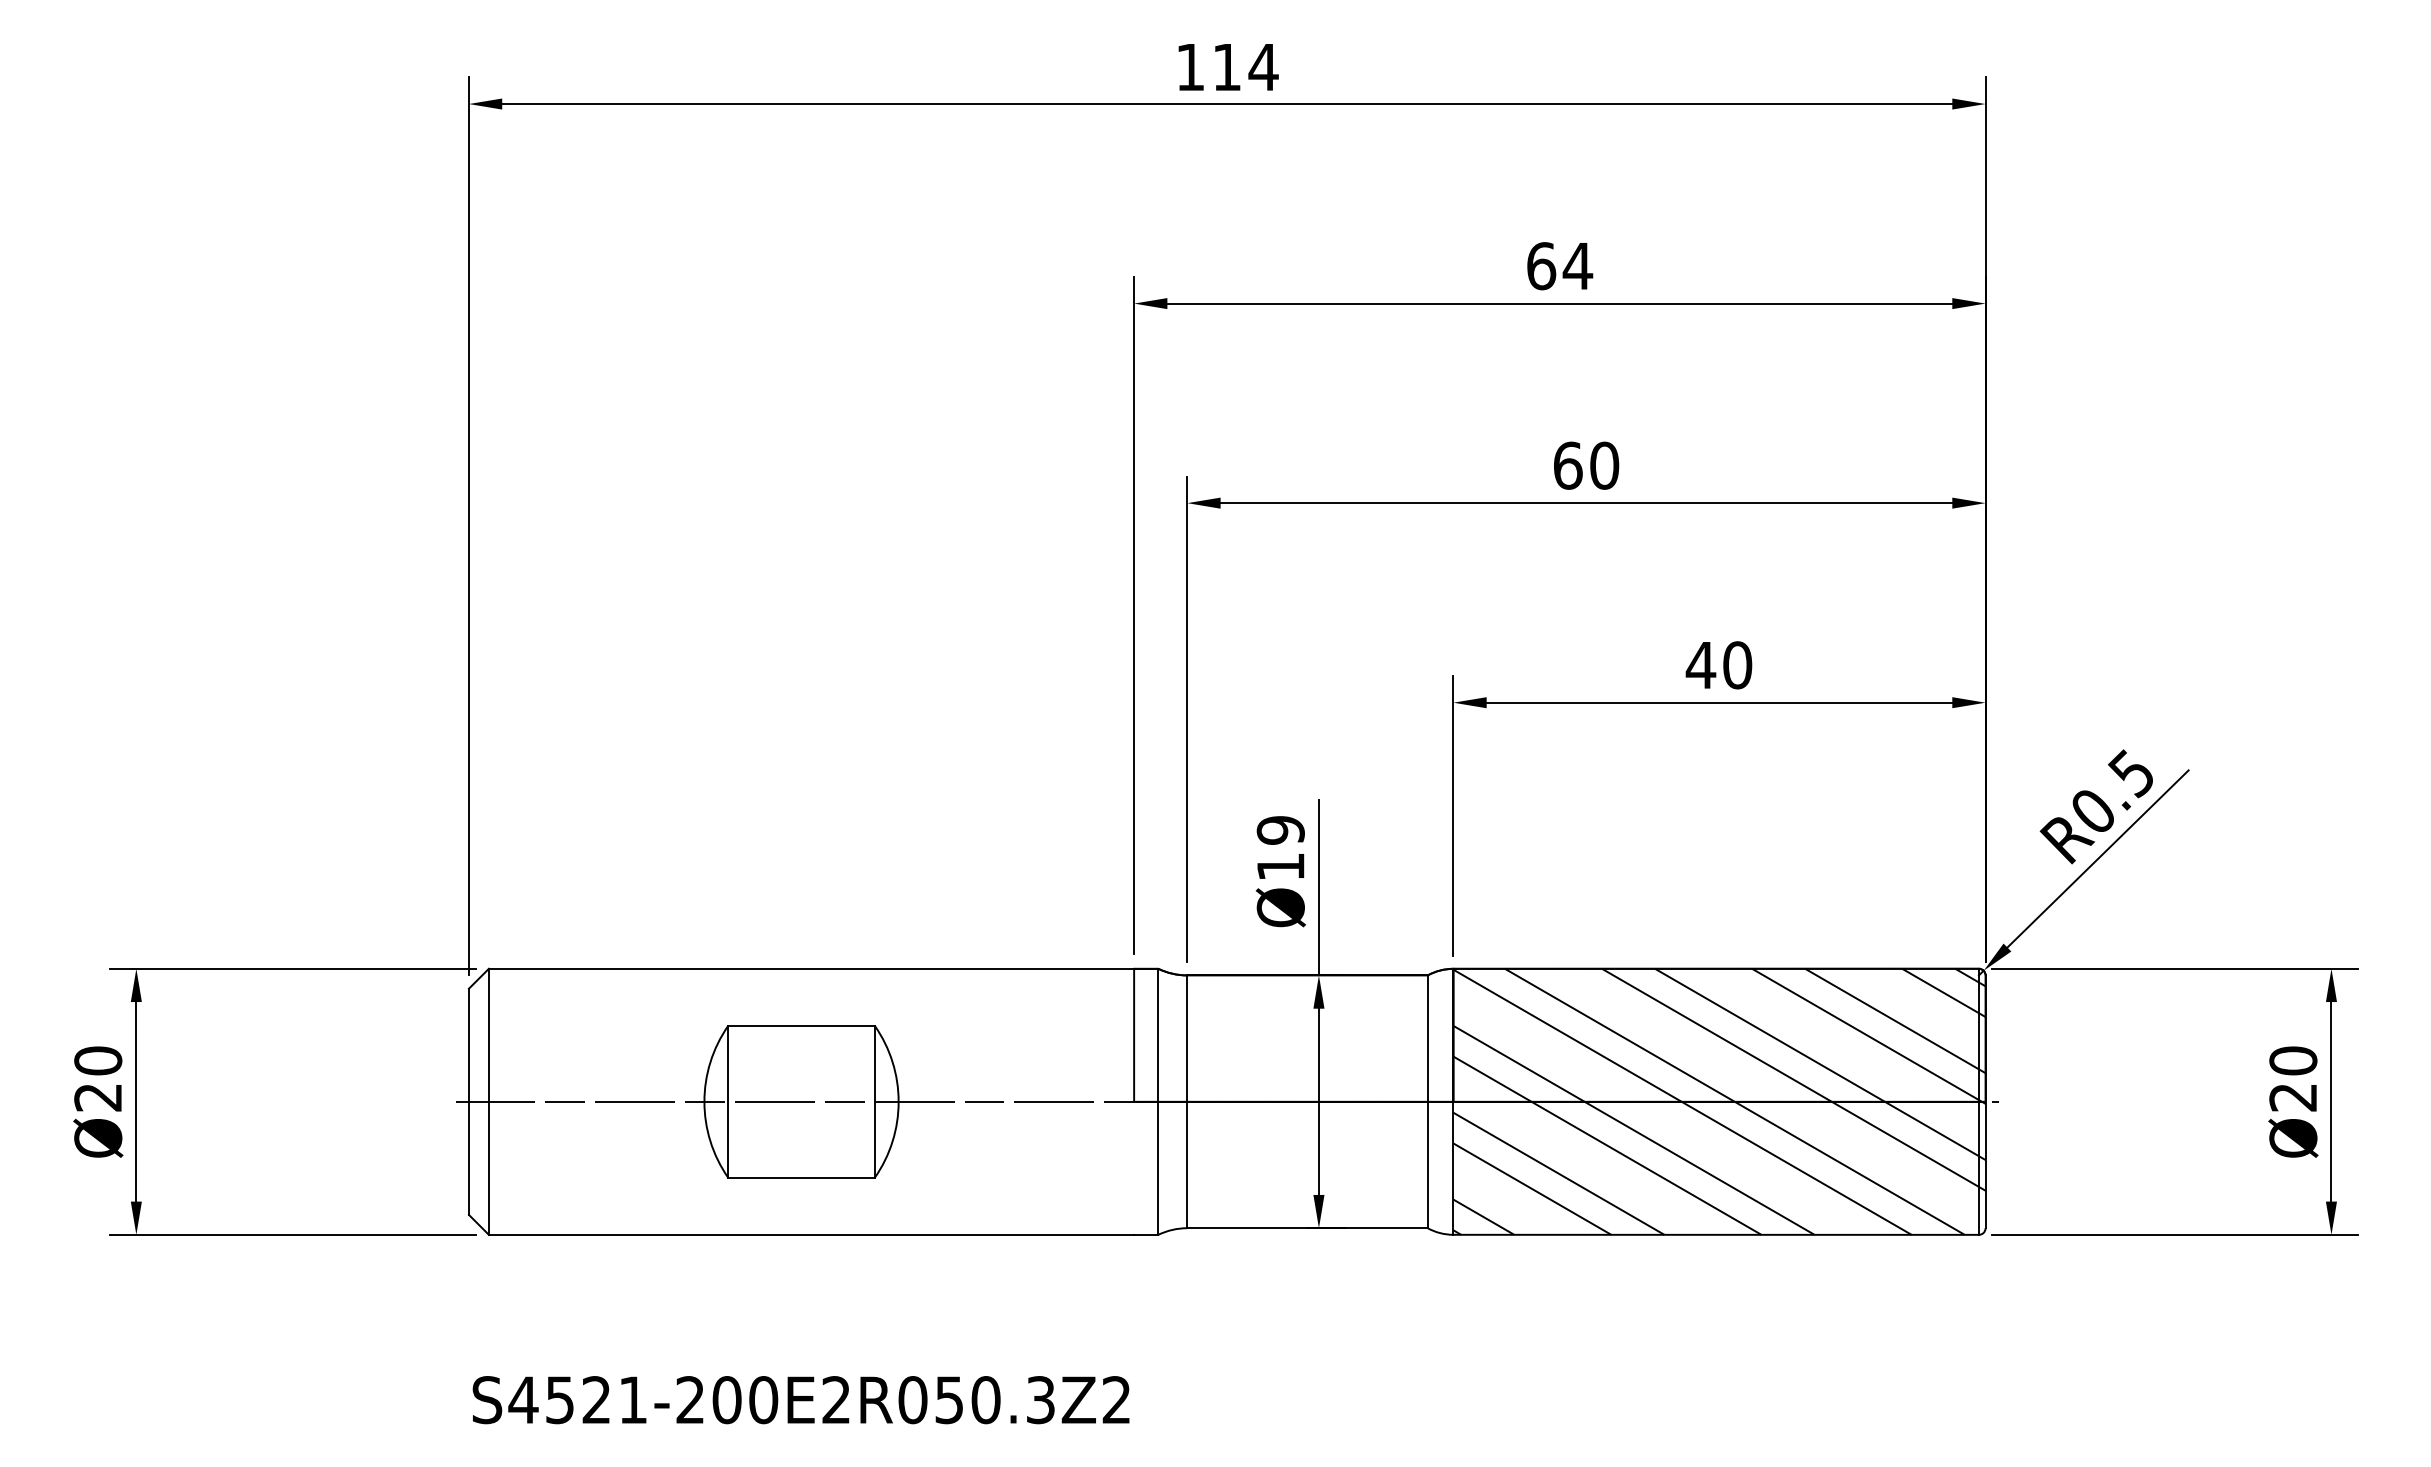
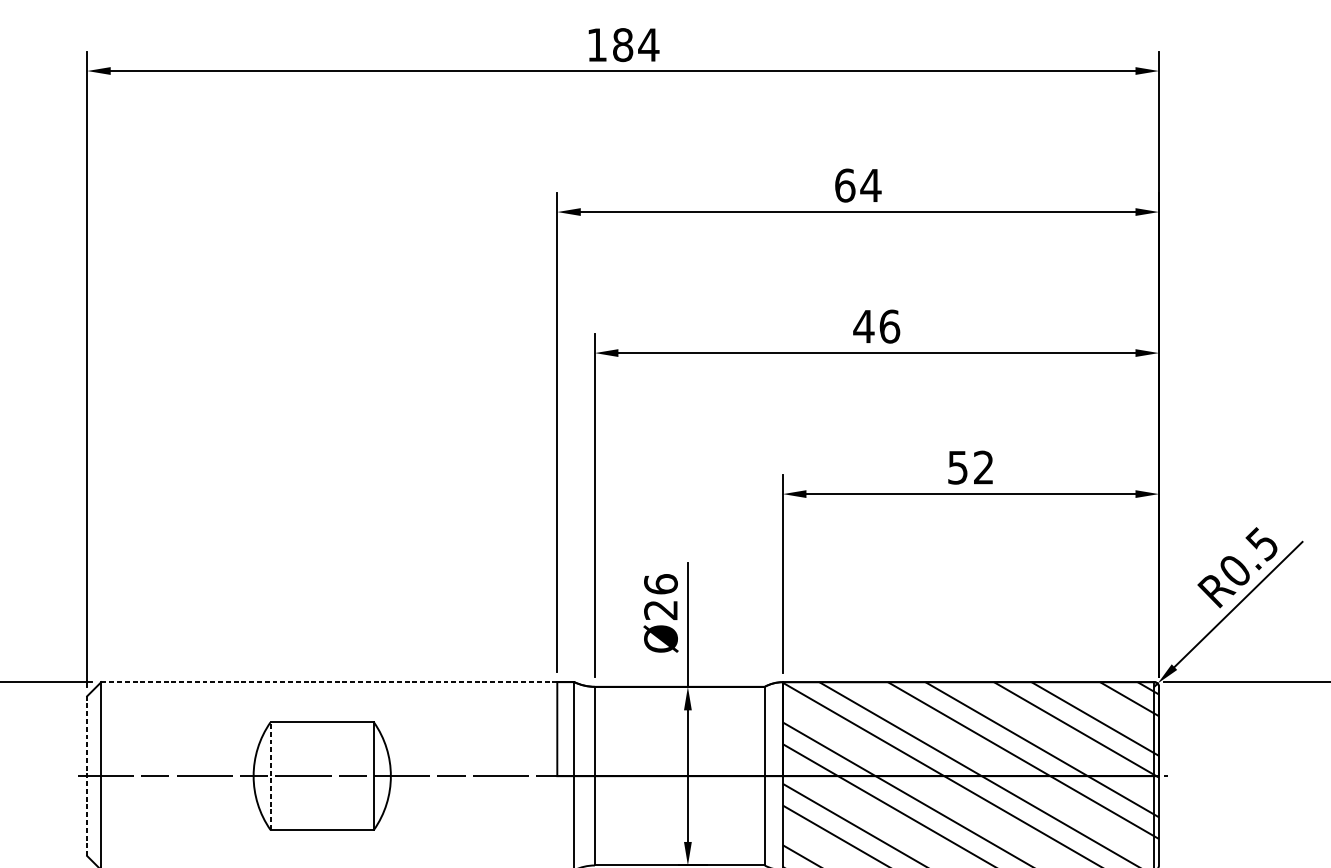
text: (1226, 67) -> (622, 45), 114 -> 184
text: (1585, 465) -> (876, 326), 60 -> 46
text: (1718, 665) -> (970, 467), 40 -> 52
text: (1280, 847) -> (660, 596), Ø19 -> Ø26
line: (811, 968) -> (329, 681), solid -> dashed
line: (468, 1101) -> (86, 775), solid -> dashed
line: (728, 1101) -> (270, 775), solid -> dashed

